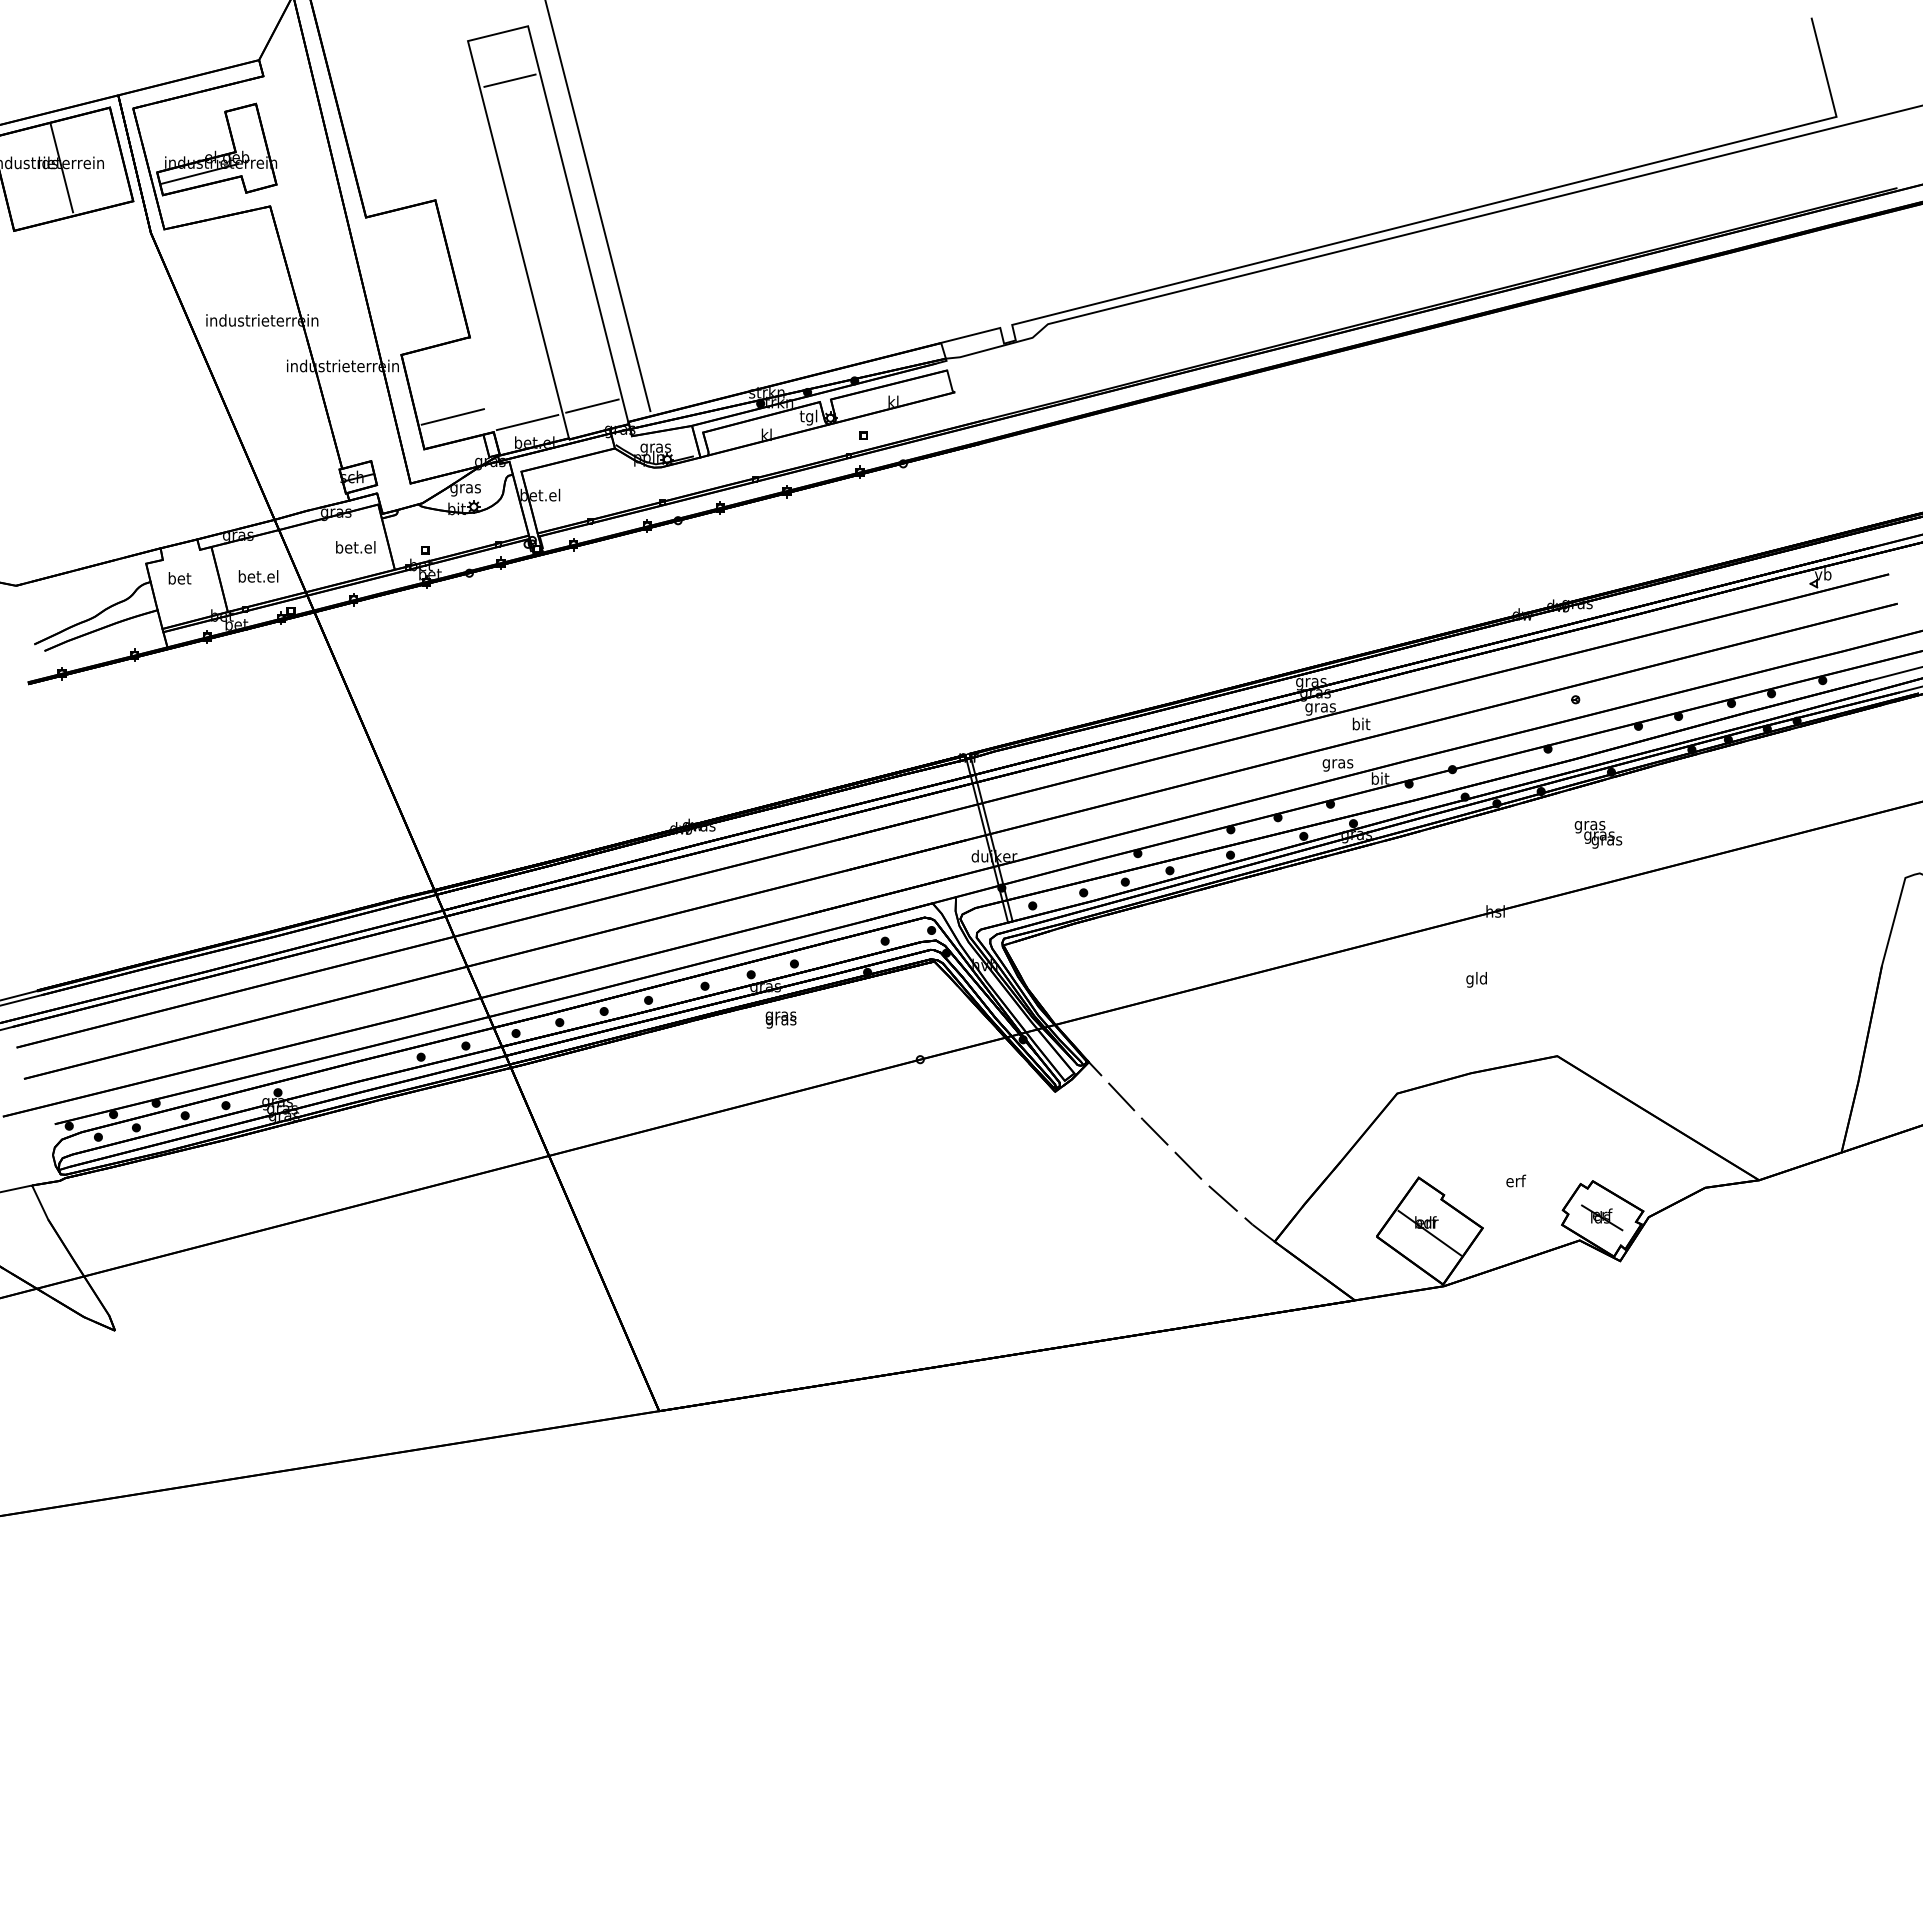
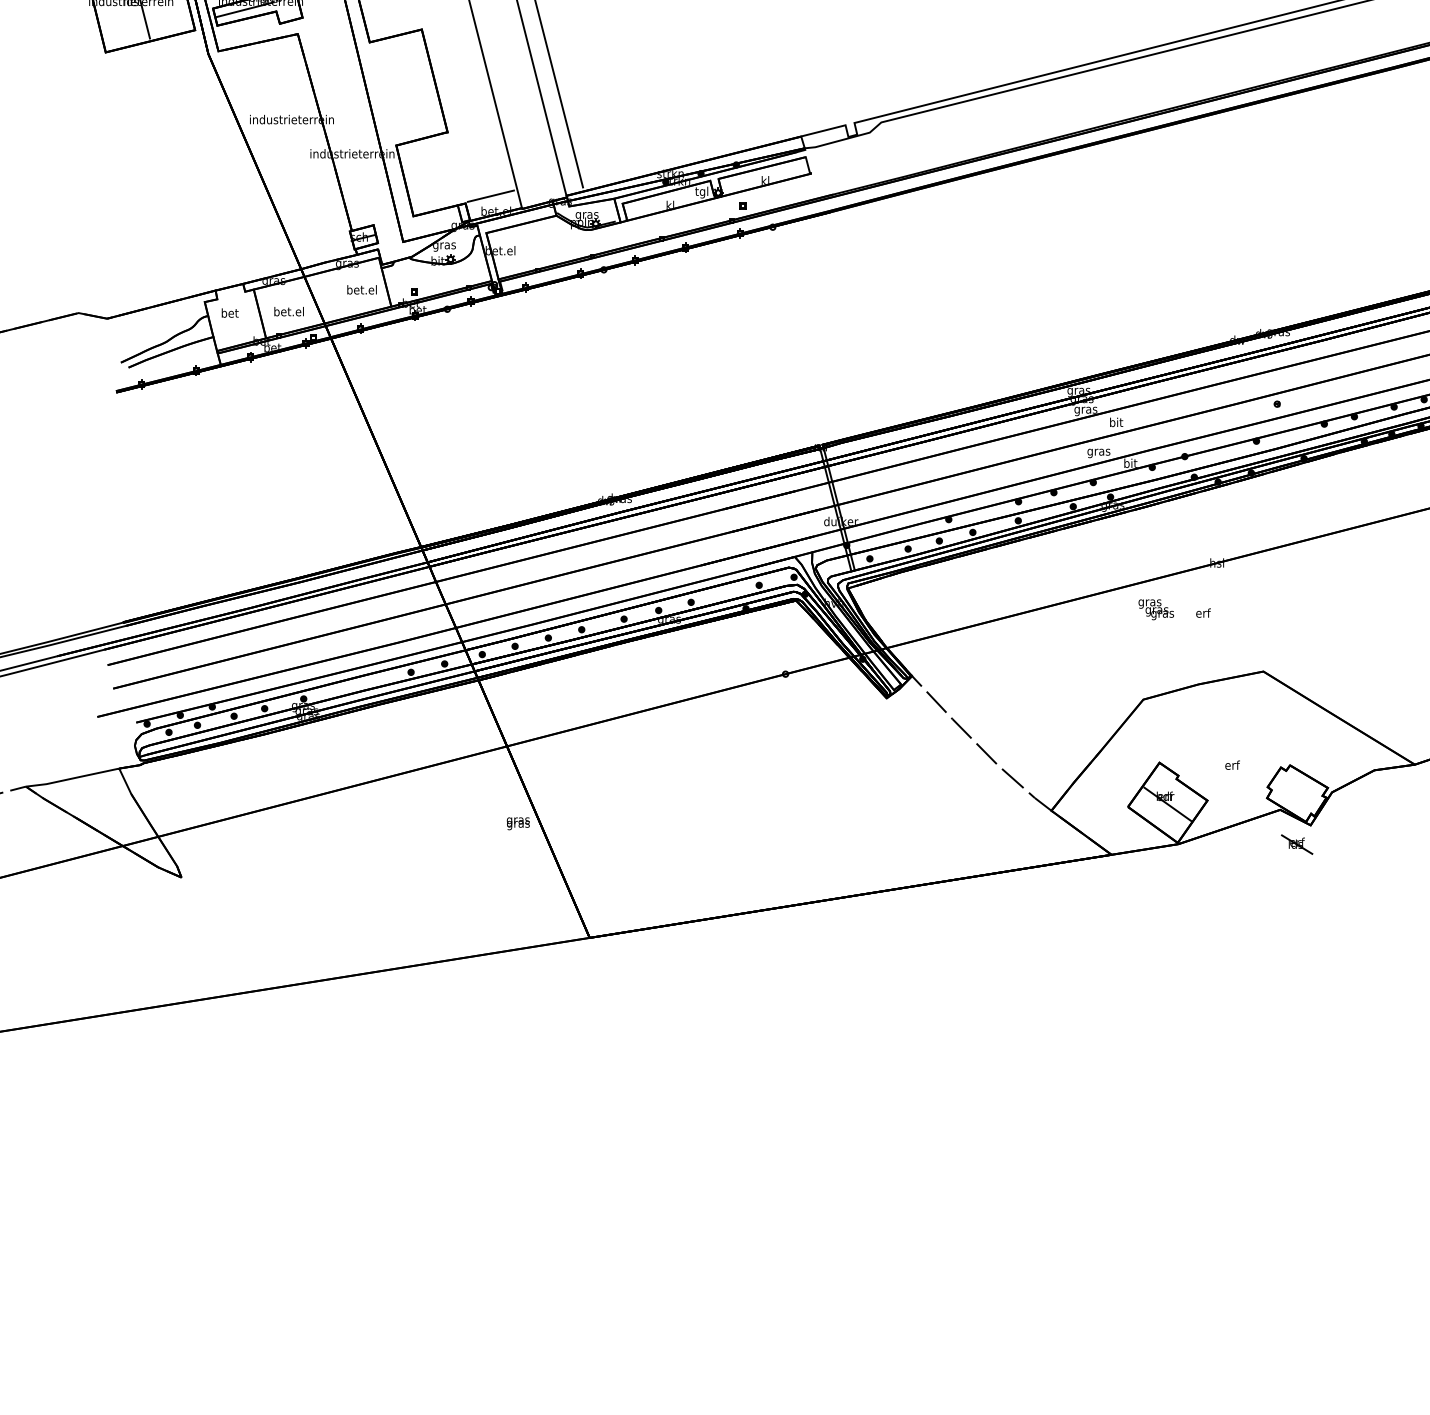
line: (592, 405) -> (539, 183), removed
line: (452, 416) -> (434, 191), removed
text: (1598, 834) -> (1156, 609), moved
text: (1476, 979) -> (1202, 614), gld -> erf
text: (780, 1019) -> (517, 823), moved
part: (1602, 1217) -> (1297, 844), moved

